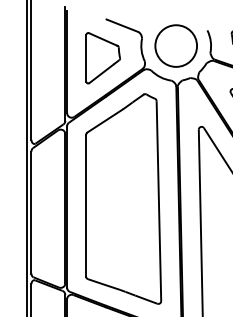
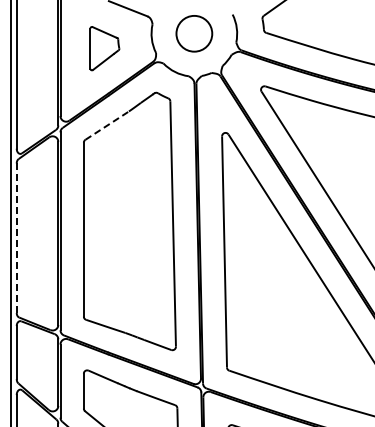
circle: (175, 45) -> (193, 33), size x0.7
part: (102, 58) -> (104, 48), size x0.7
line: (105, 120) -> (107, 125), solid -> dashed
line: (31, 212) -> (16, 238), solid -> dashed

